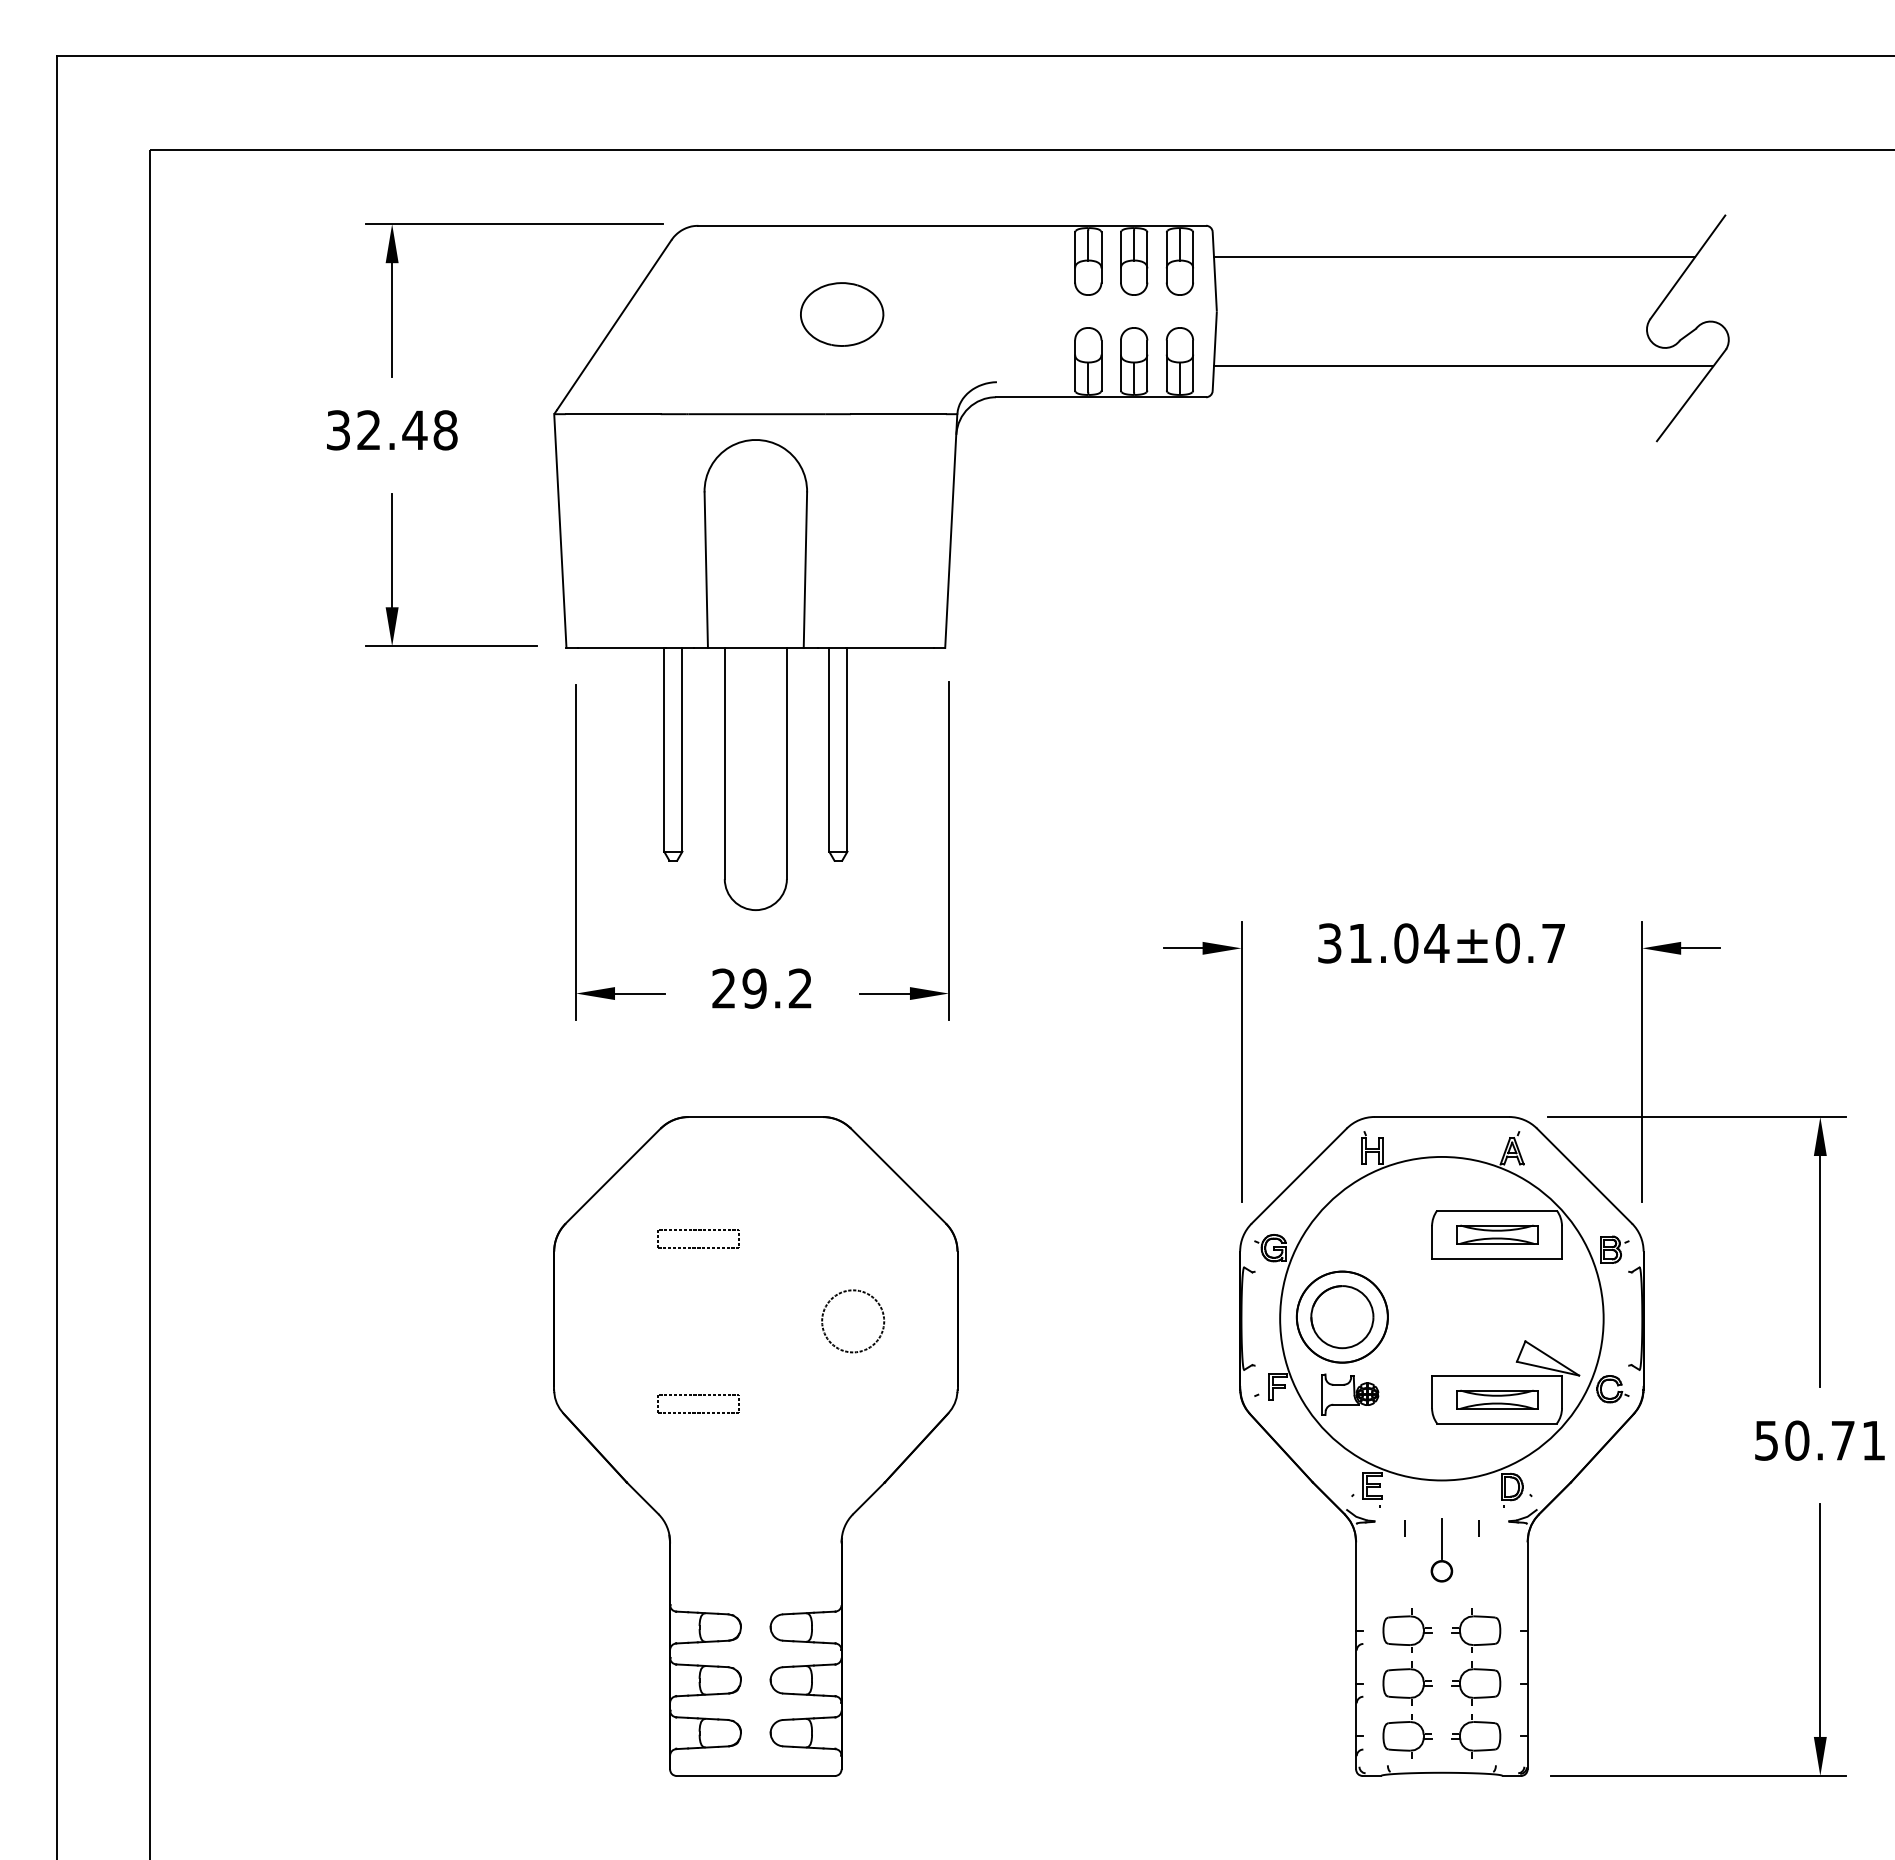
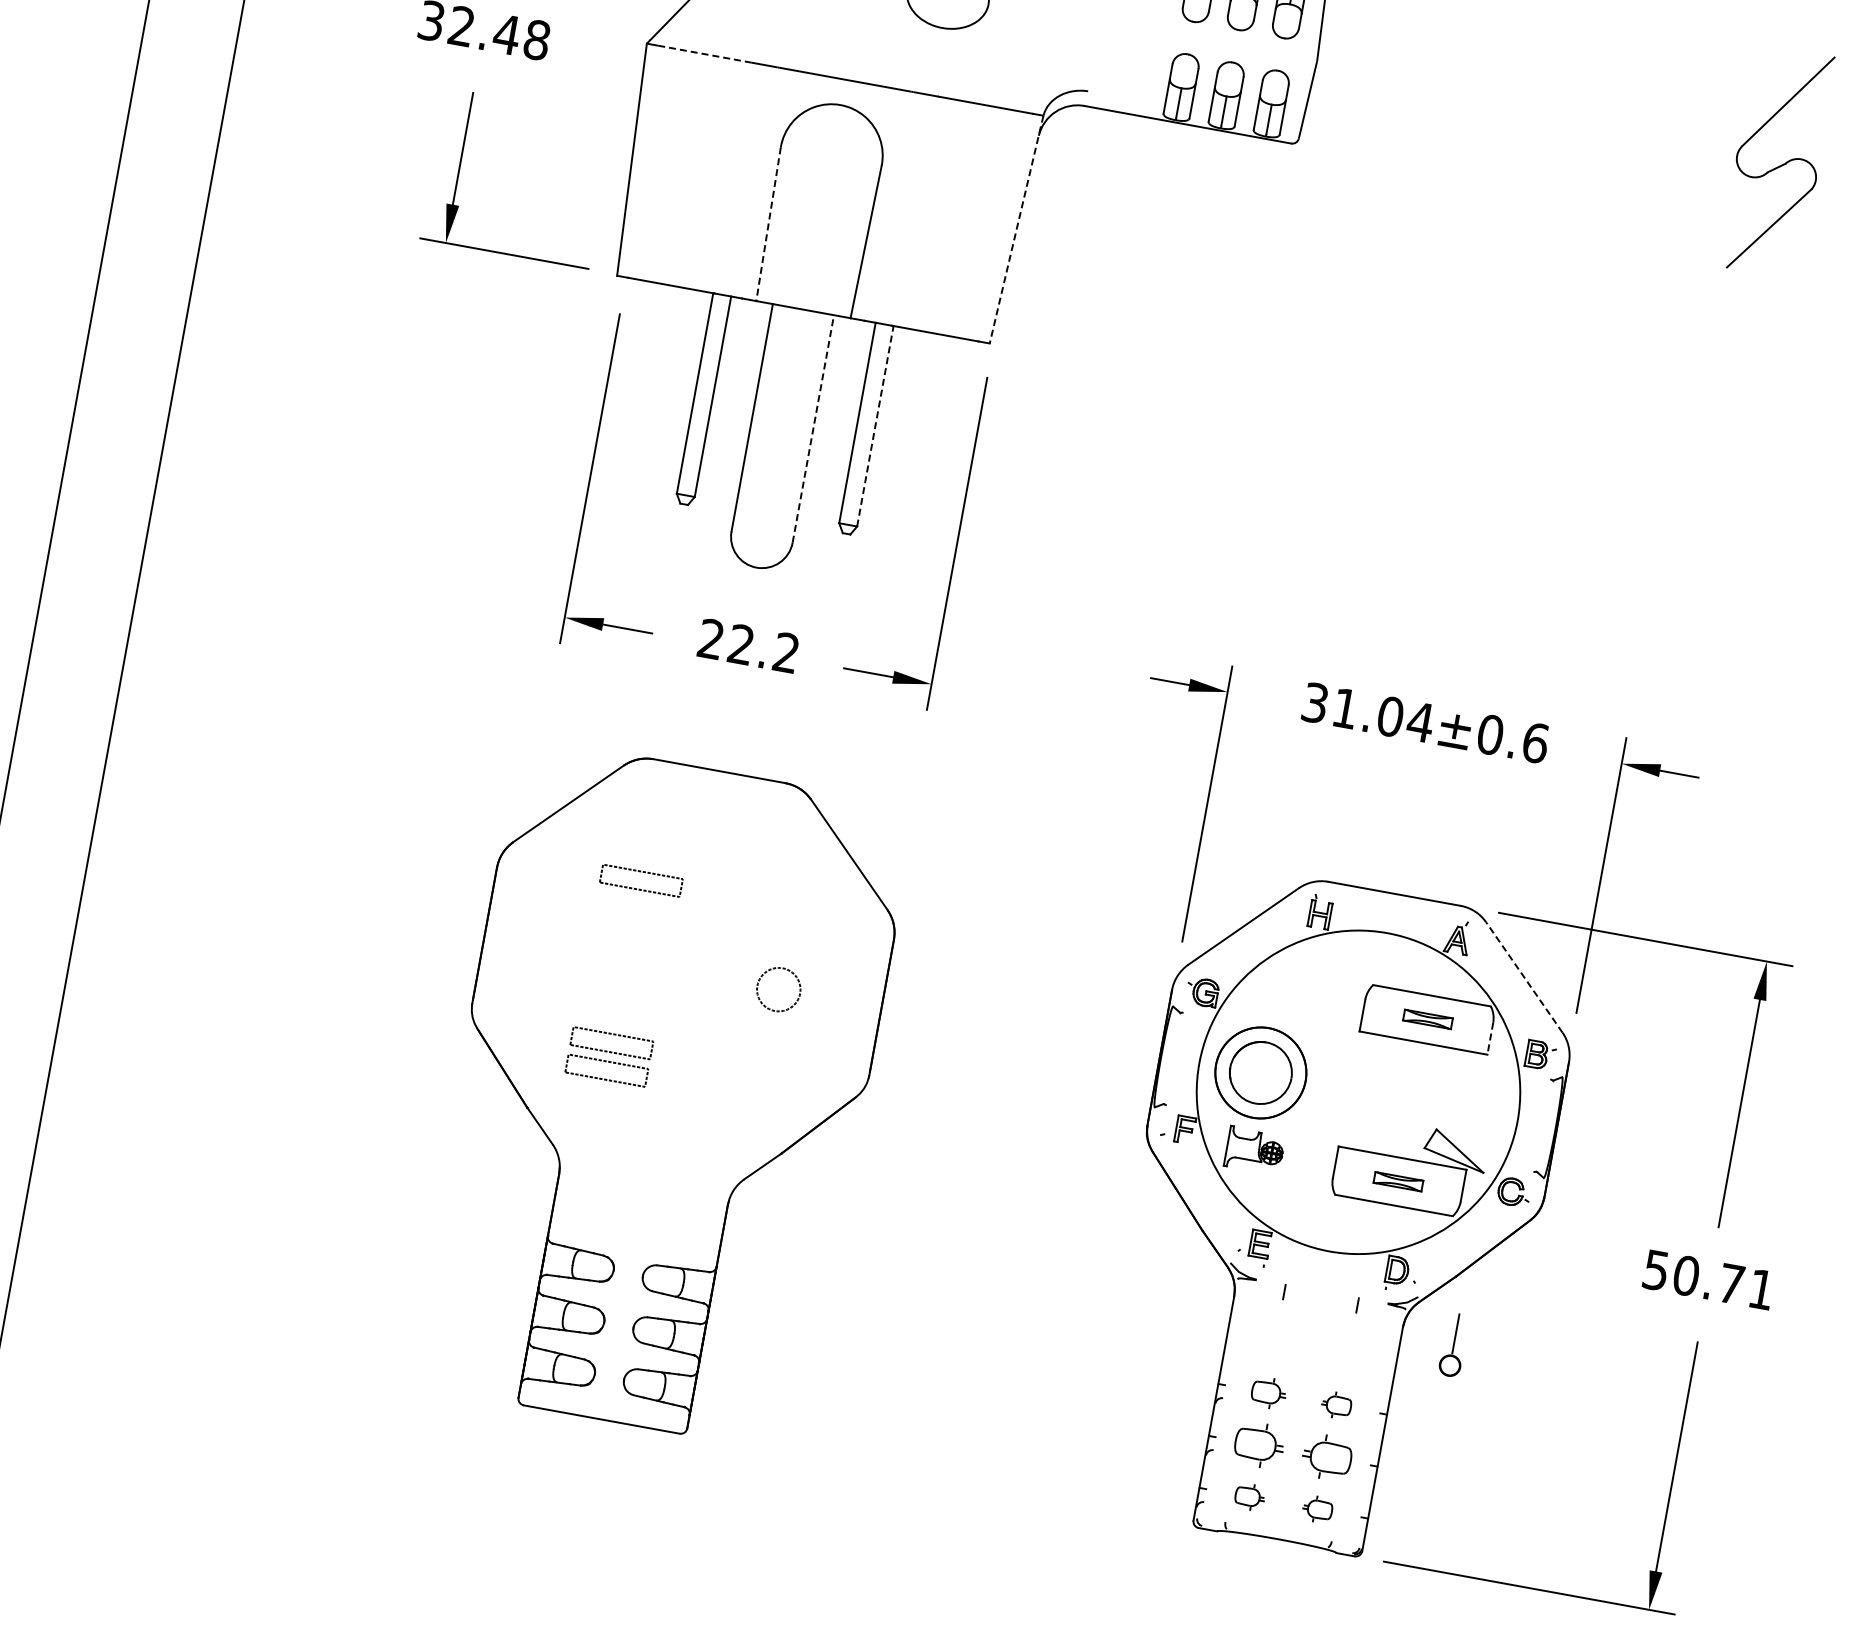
line: (1454, 256) -> (1560, 49), removed
line: (1463, 366) -> (1550, 159), removed
line: (613, 414) -> (705, 54), solid -> dashed
line: (951, 531) -> (1016, 230), solid -> dashed
line: (706, 570) -> (768, 224), solid -> dashed
line: (847, 749) -> (875, 425), solid -> dashed
line: (786, 763) -> (812, 428), solid -> dashed
text: (1554, 943) -> (1536, 743), 31.04±0.7 -> 31.04±0.6
text: (754, 988) -> (741, 644), 29.2 -> 22.2
line: (1584, 1175) -> (1524, 976), solid -> dashed
part: (1497, 1234) -> (1428, 1019), size x0.6
line: (1562, 1242) -> (1490, 1038), solid -> dashed
circle: (853, 1321) -> (779, 989), size x0.7
part: (1497, 1399) -> (1398, 1181), size x0.6
part: (698, 1423) -> (608, 1062), added
part: (1441, 1550) -> (1453, 1345), moved
part: (1407, 1630) -> (1268, 1392), size x0.7
part: (1476, 1630) -> (1336, 1405), size x0.6
part: (1407, 1736) -> (1249, 1497), size x0.6
part: (1476, 1736) -> (1317, 1509), size x0.6

